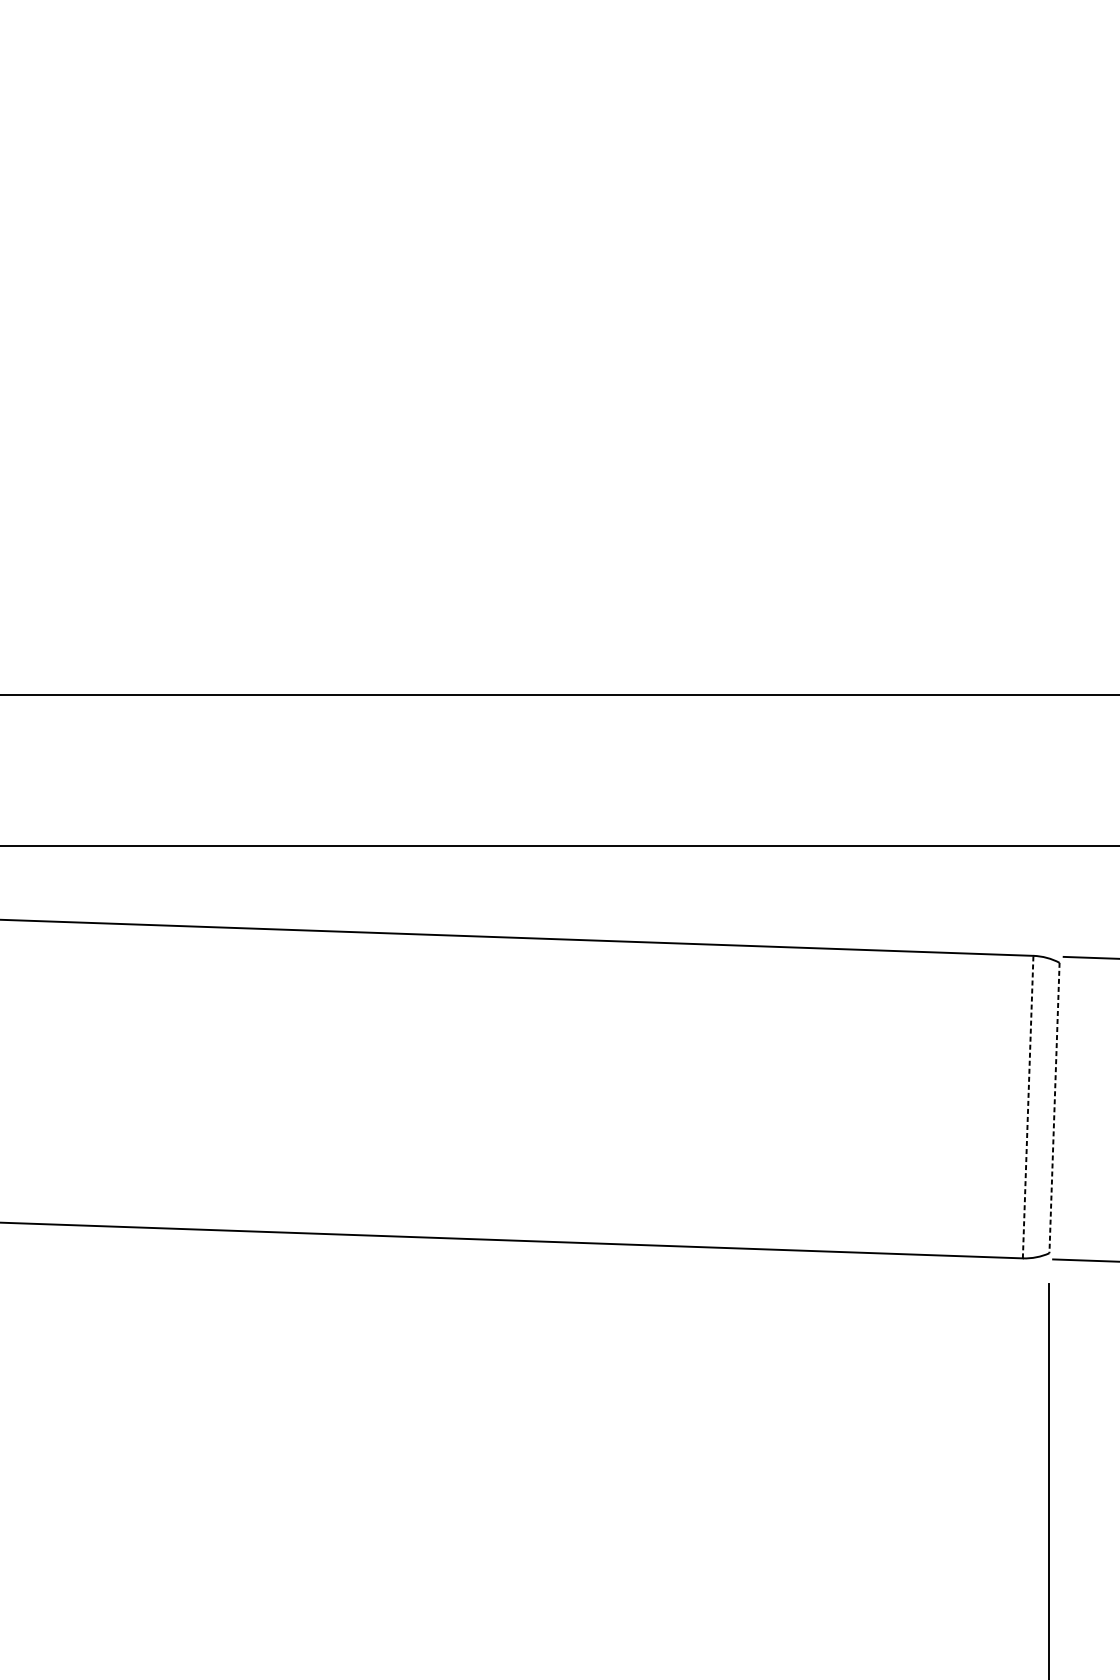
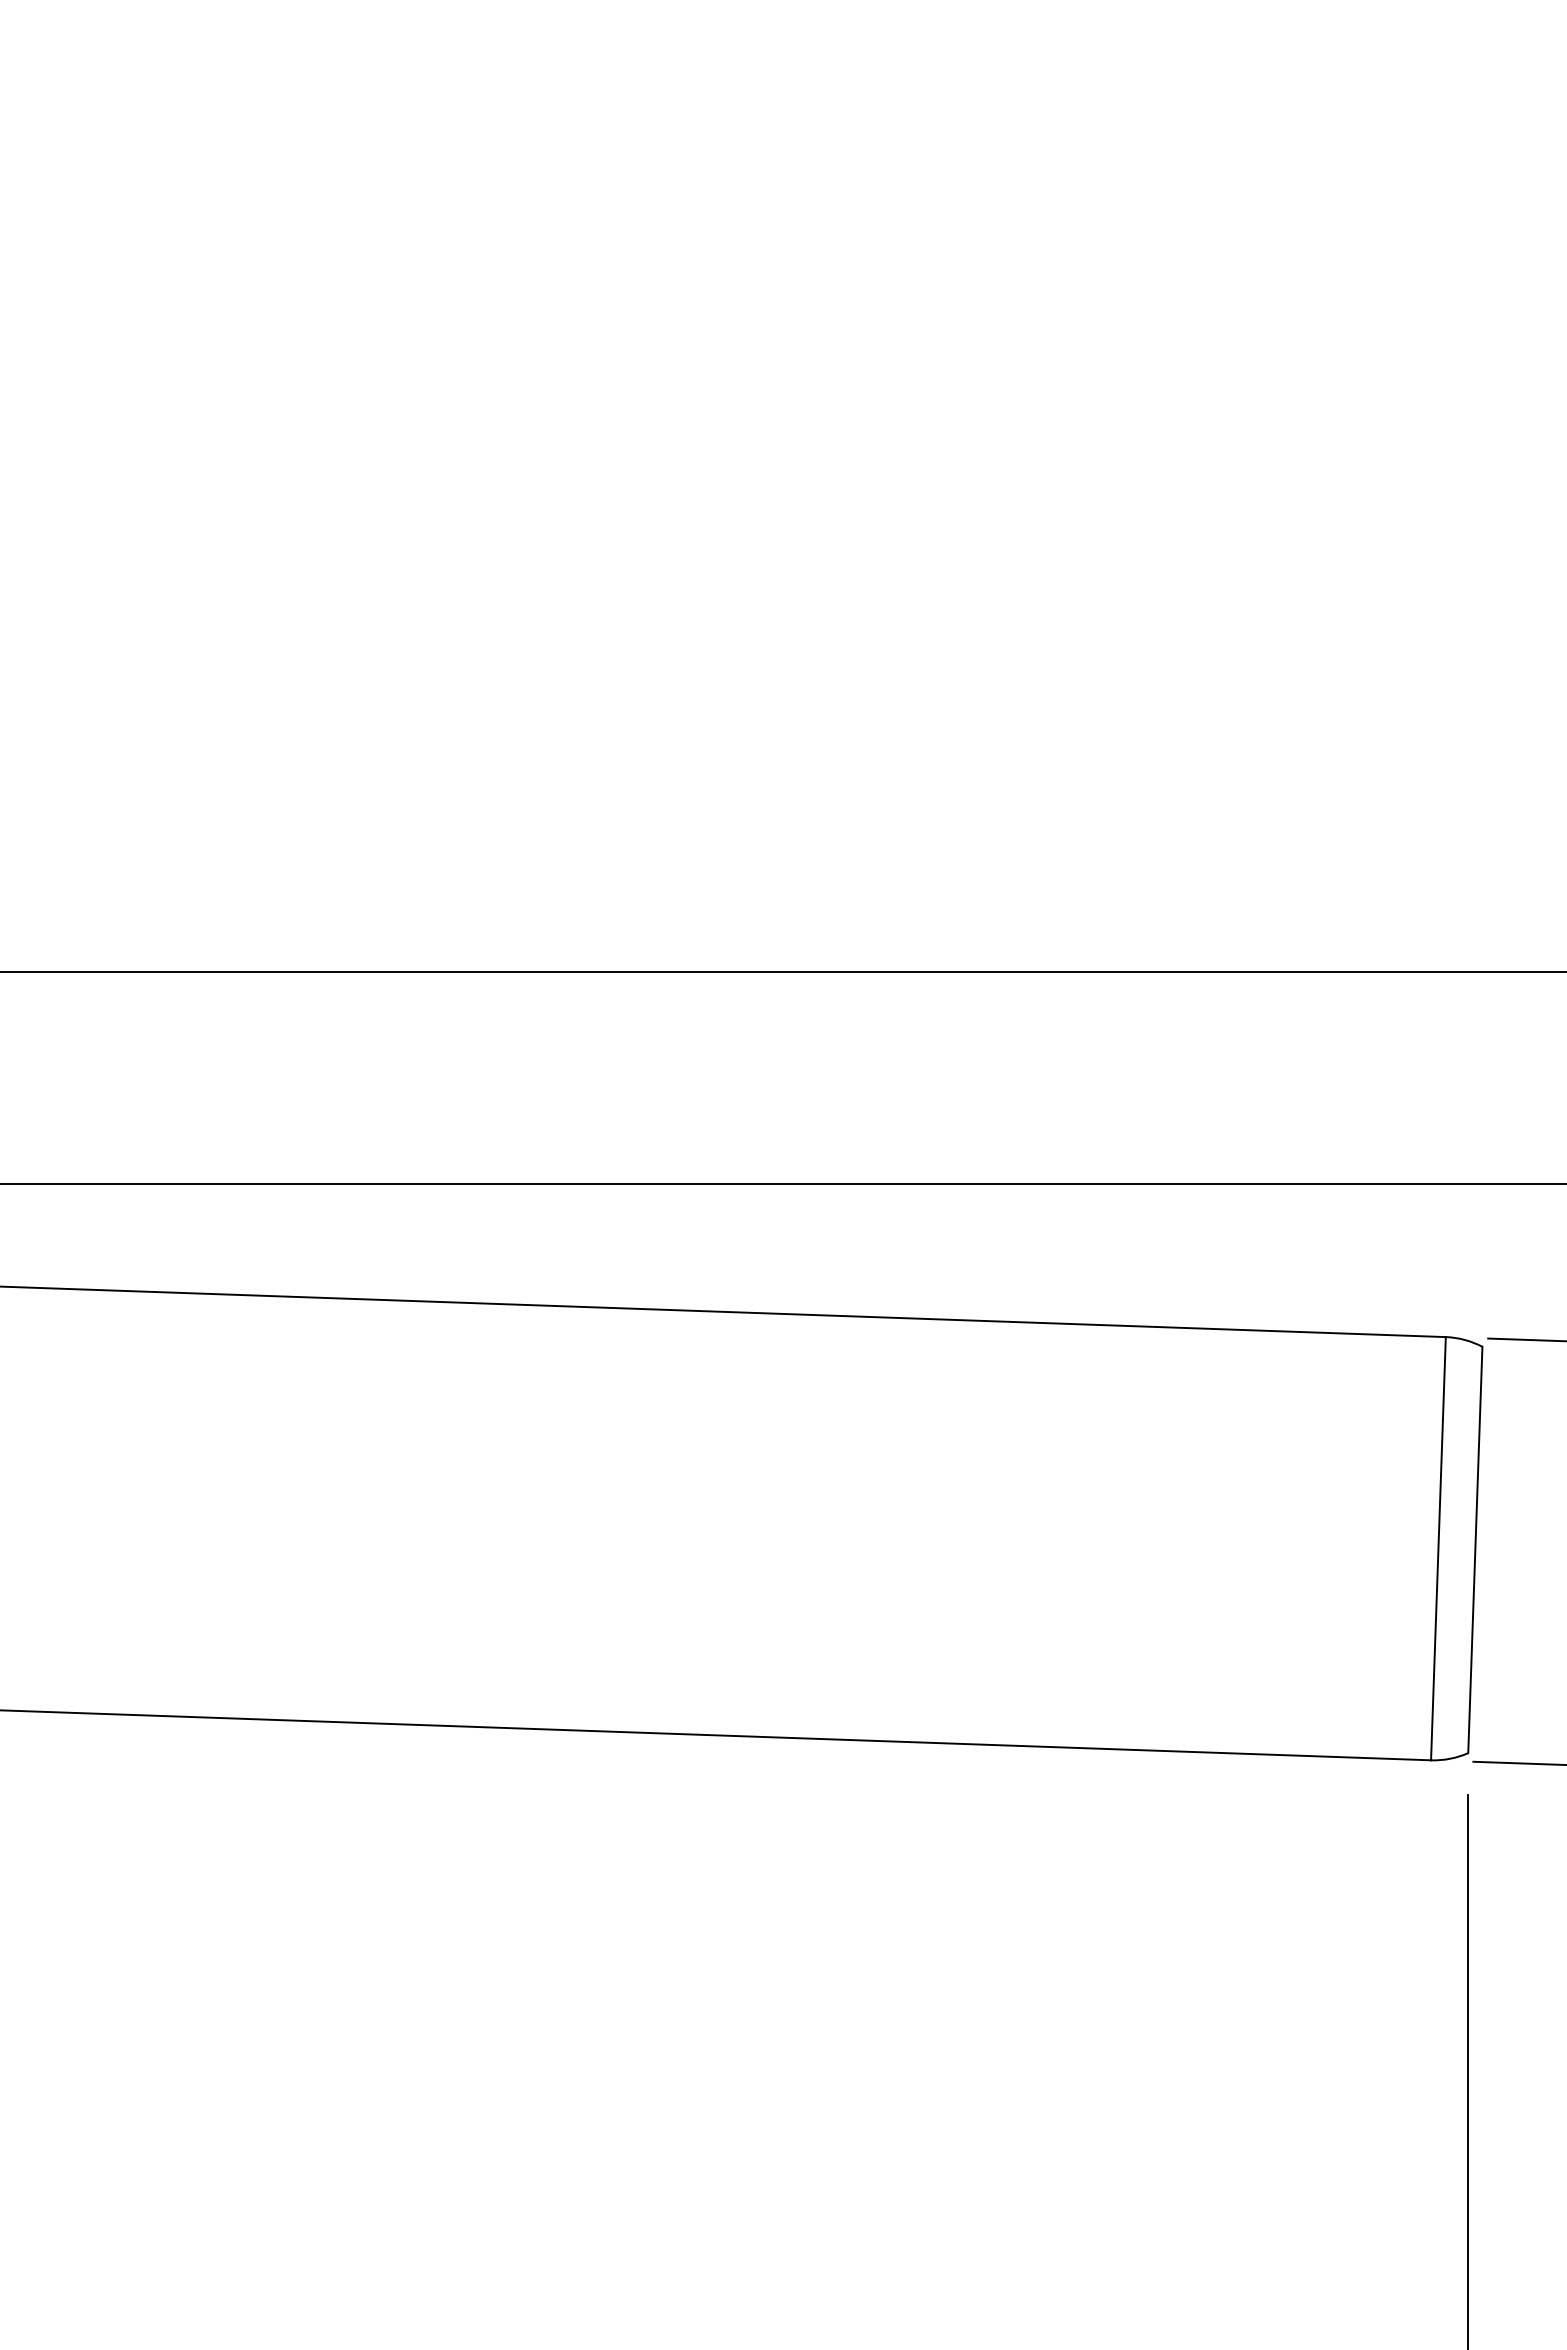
line: (1028, 1106) -> (1438, 1548), dashed -> solid
line: (1054, 1108) -> (1475, 1550), dashed -> solid

